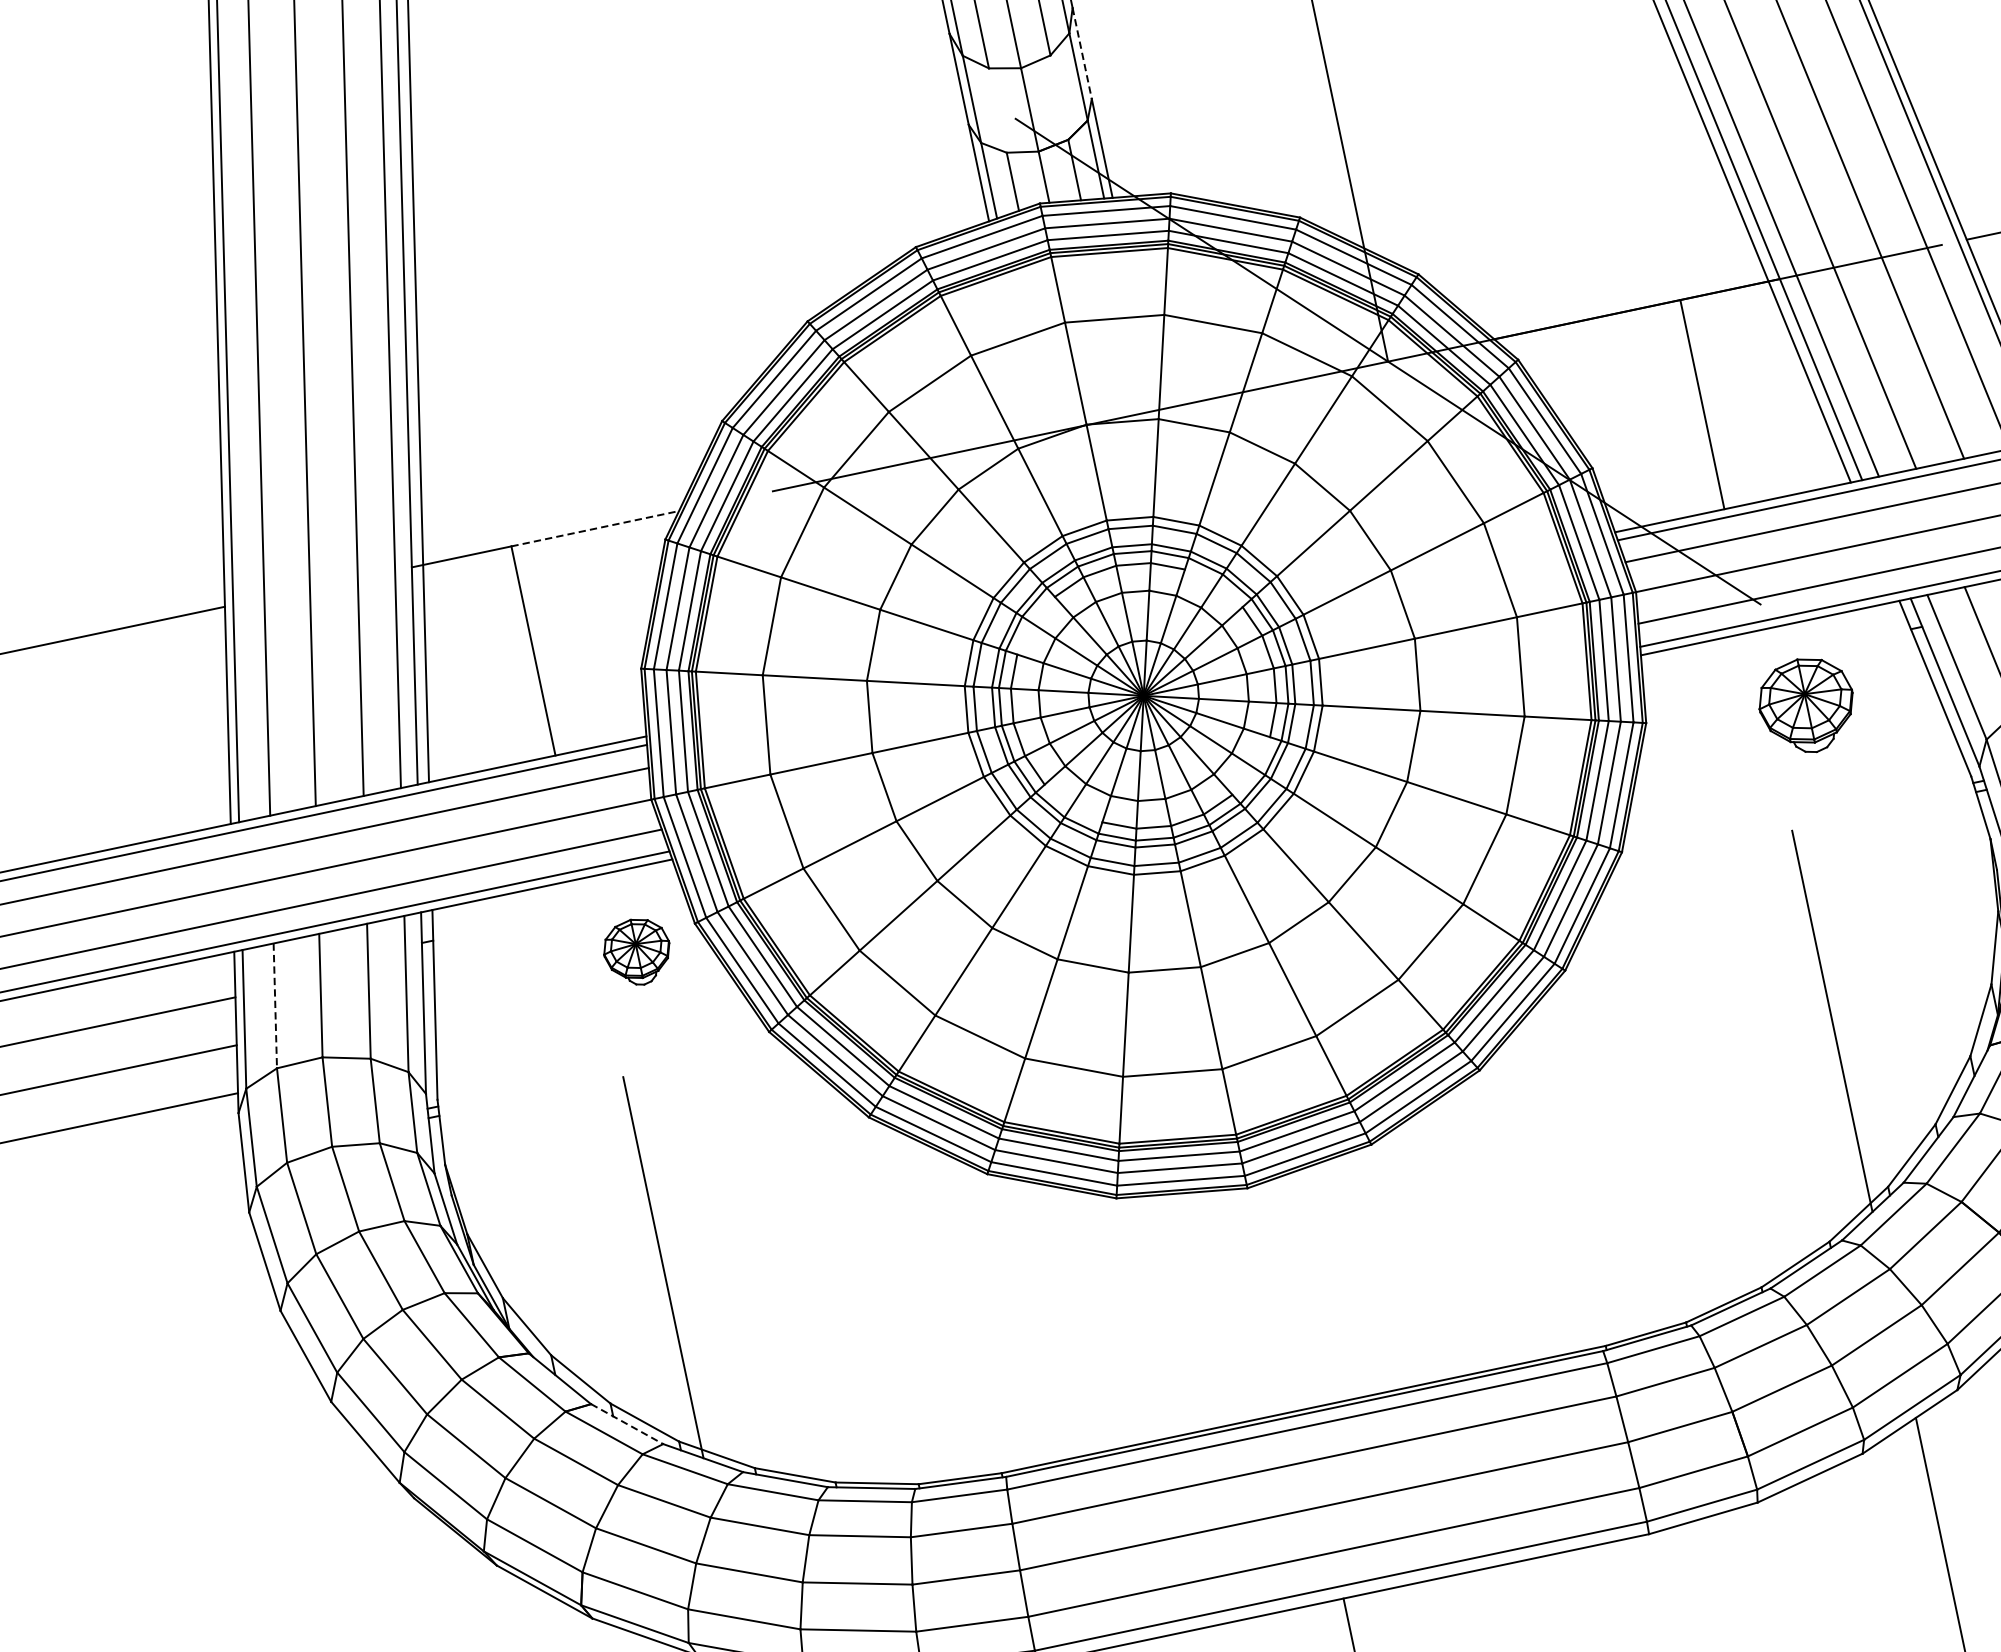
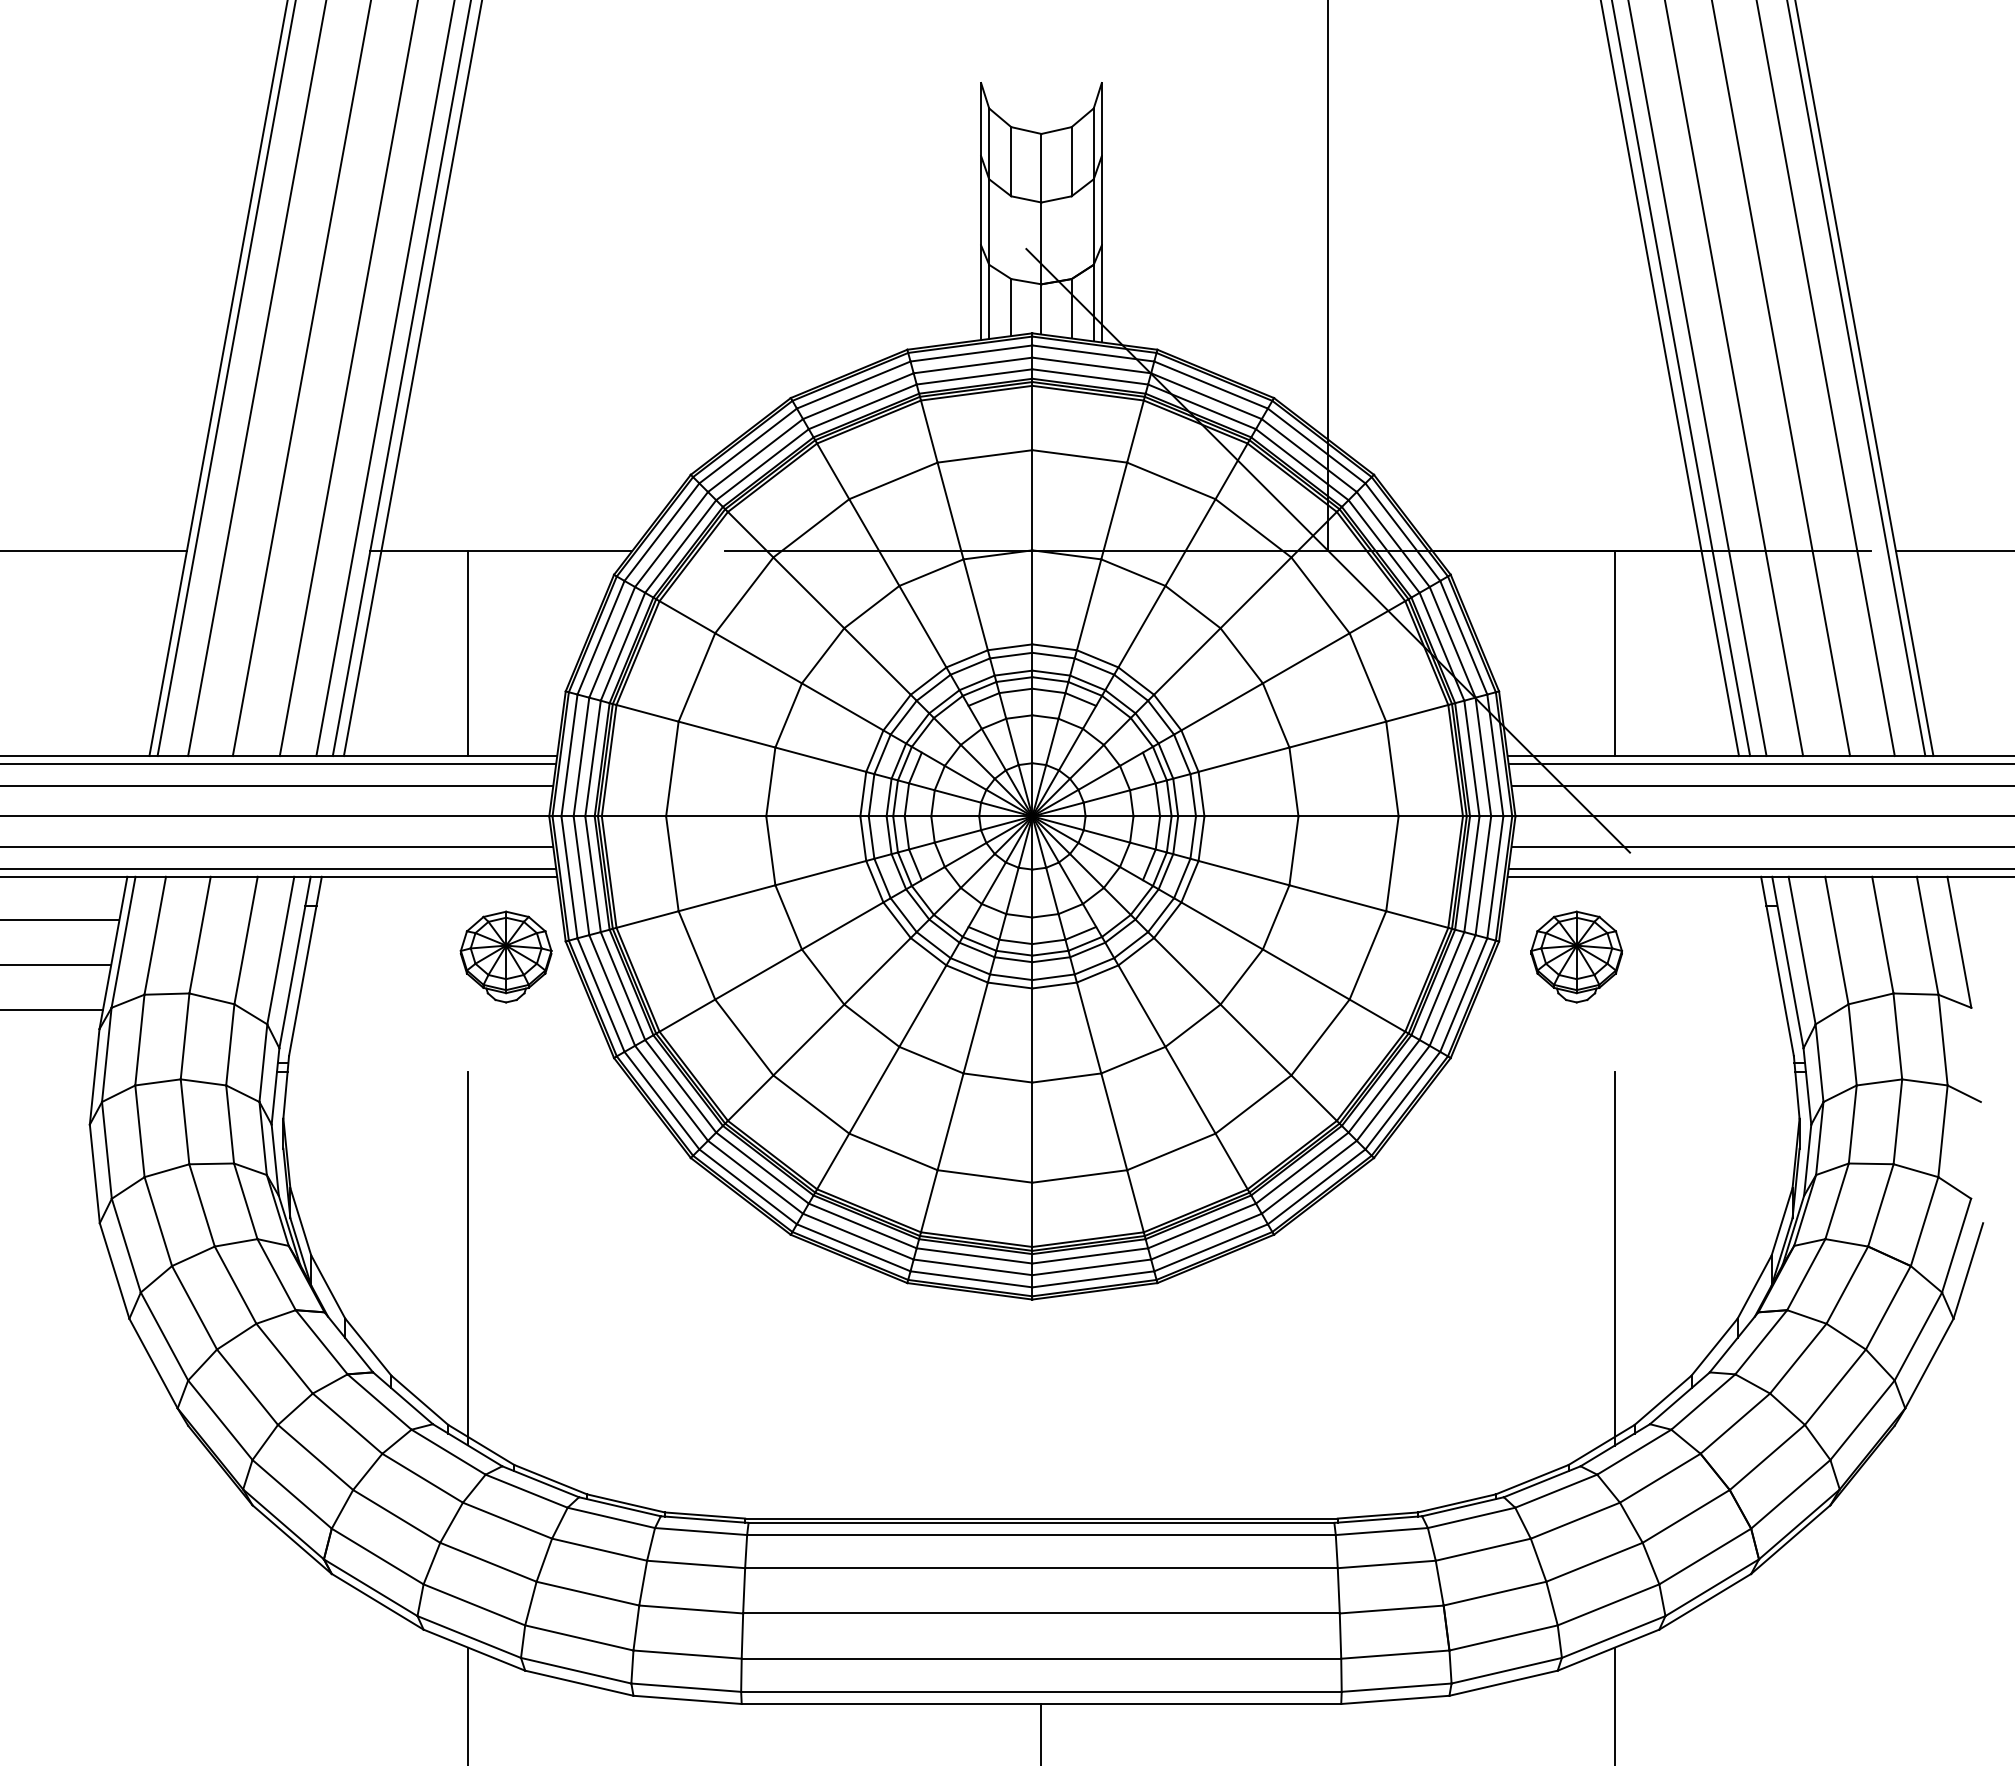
line: (1081, 53) -> (1101, 200), dashed -> solid
line: (595, 528) -> (550, 550), dashed -> solid
part: (1806, 705) -> (1576, 956), moved
part: (636, 951) -> (505, 956), size x1.43
line: (275, 1005) -> (155, 935), dashed -> solid
line: (627, 1424) -> (403, 1398), dashed -> solid

